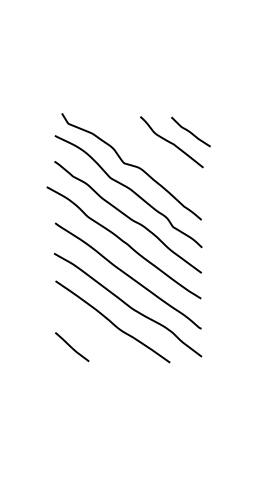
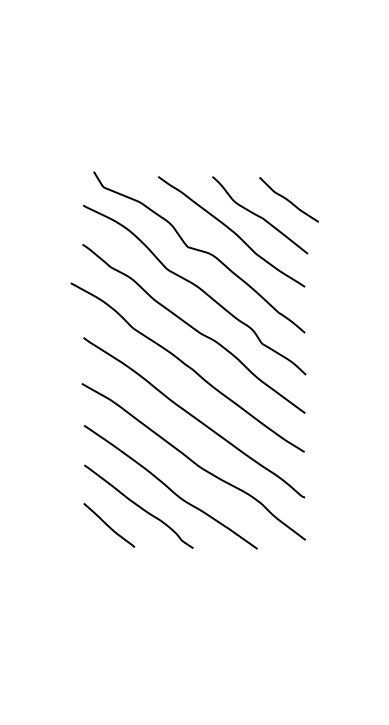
curve: (152, 152) -> (230, 230), added
curve: (91, 334) -> (138, 506), added

